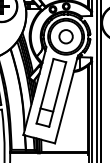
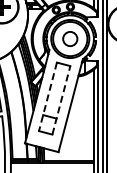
line: (44, 91) -> (47, 97), solid -> dashed
line: (57, 93) -> (61, 99), solid -> dashed

